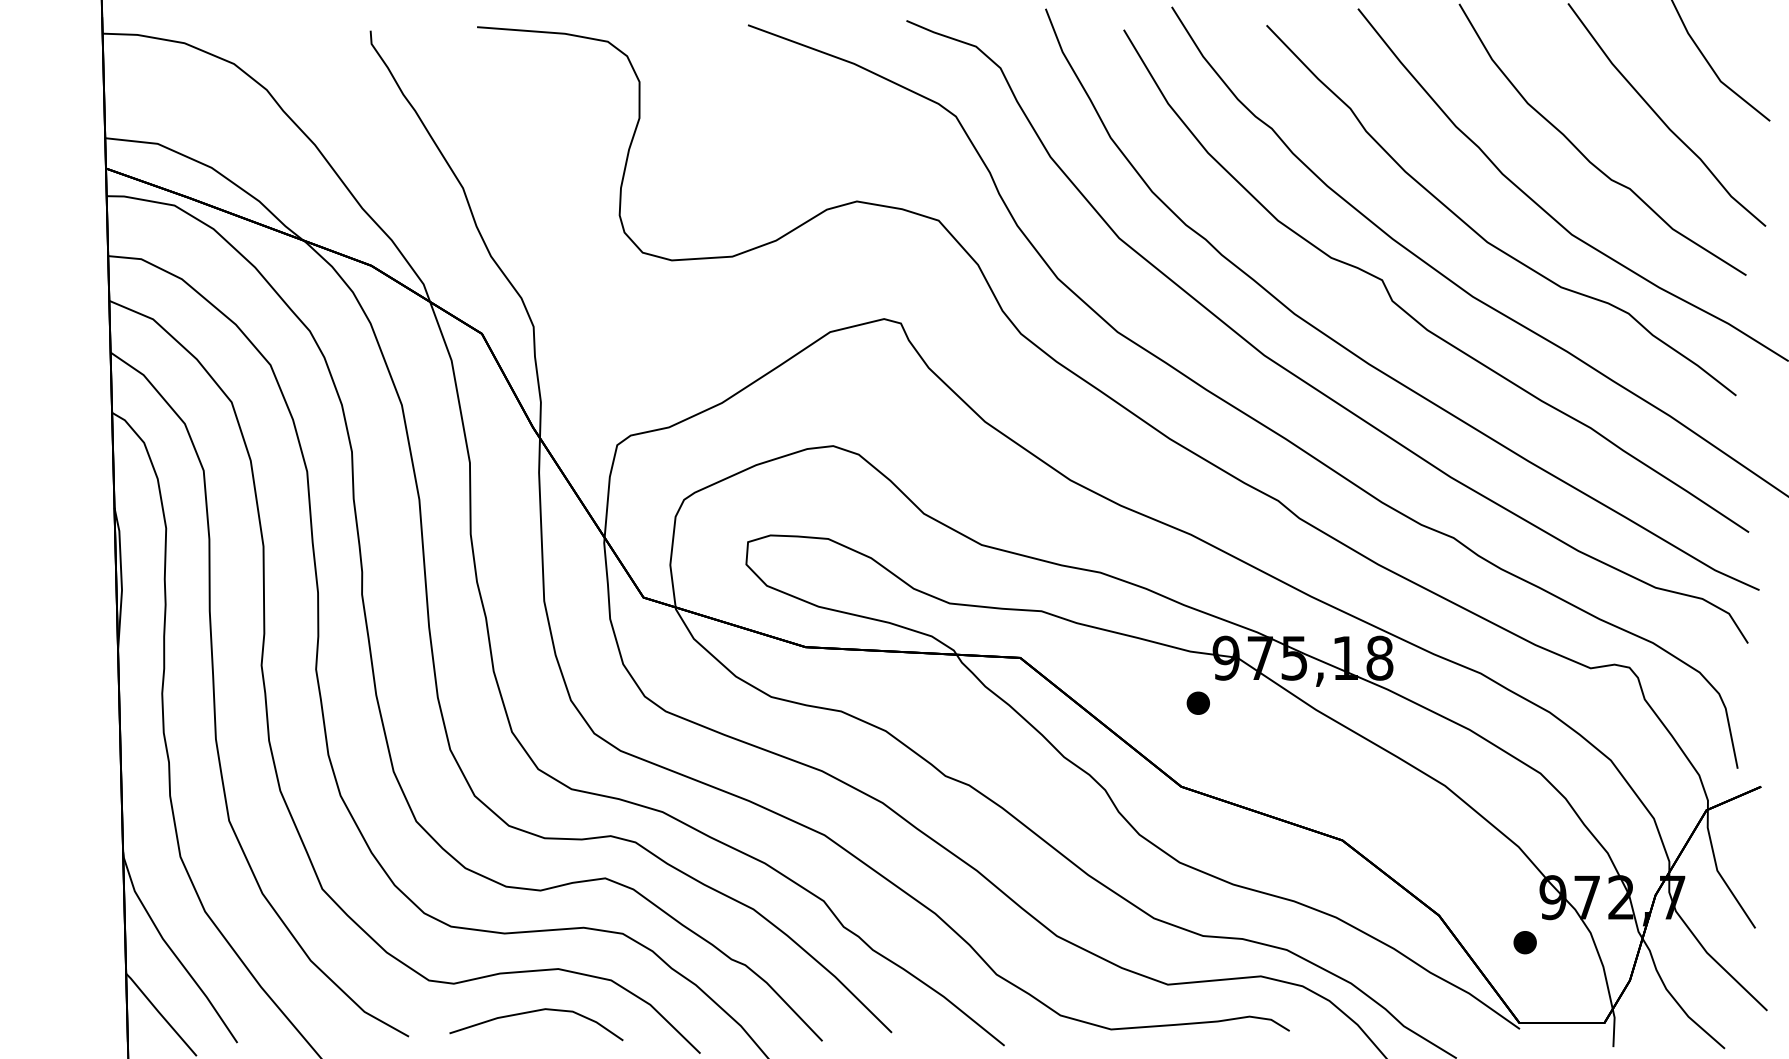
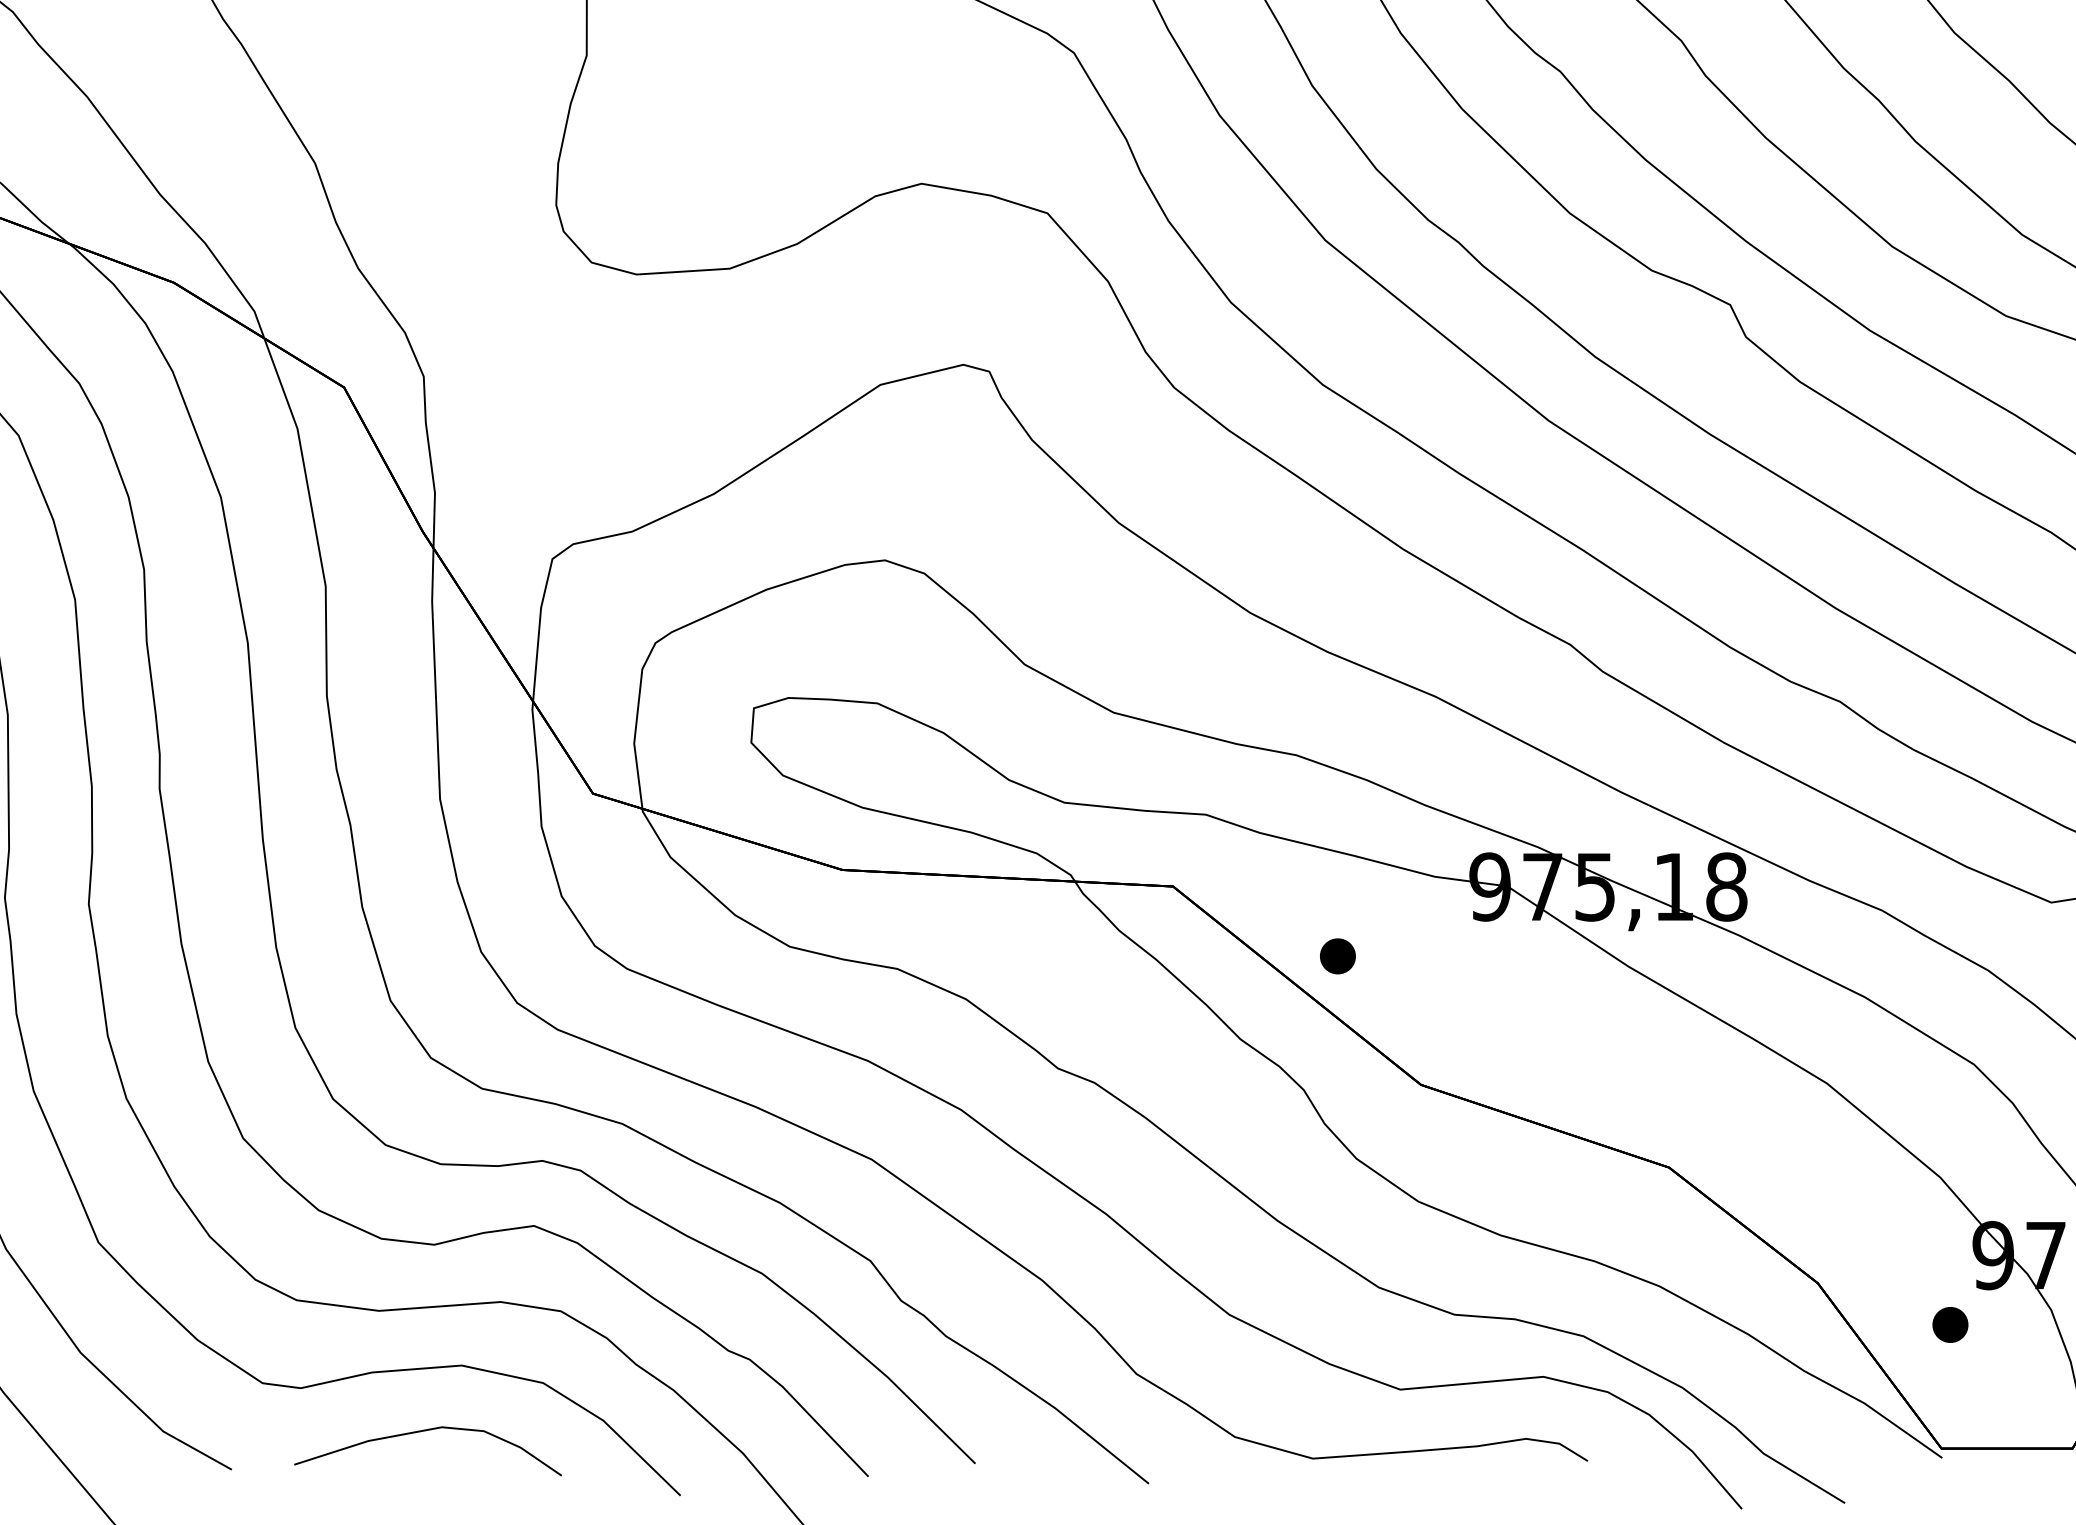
part: (1197, 702) -> (1336, 955), moved

